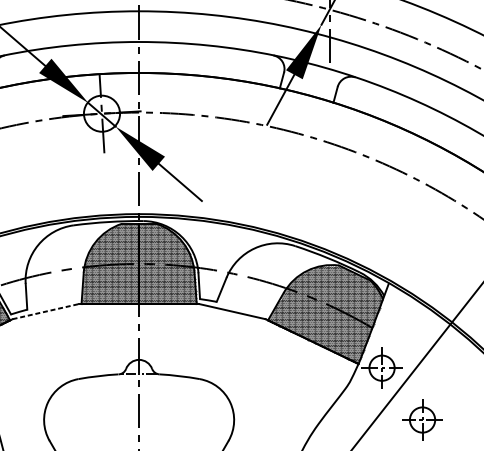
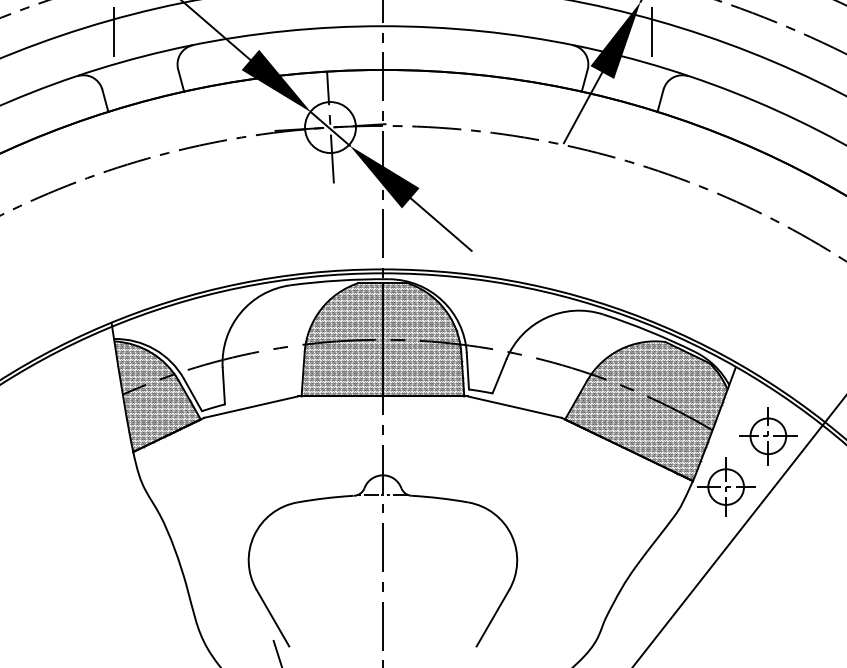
line: (46, 311) -> (251, 407), dashed -> solid
part: (422, 420) -> (768, 436), moved

